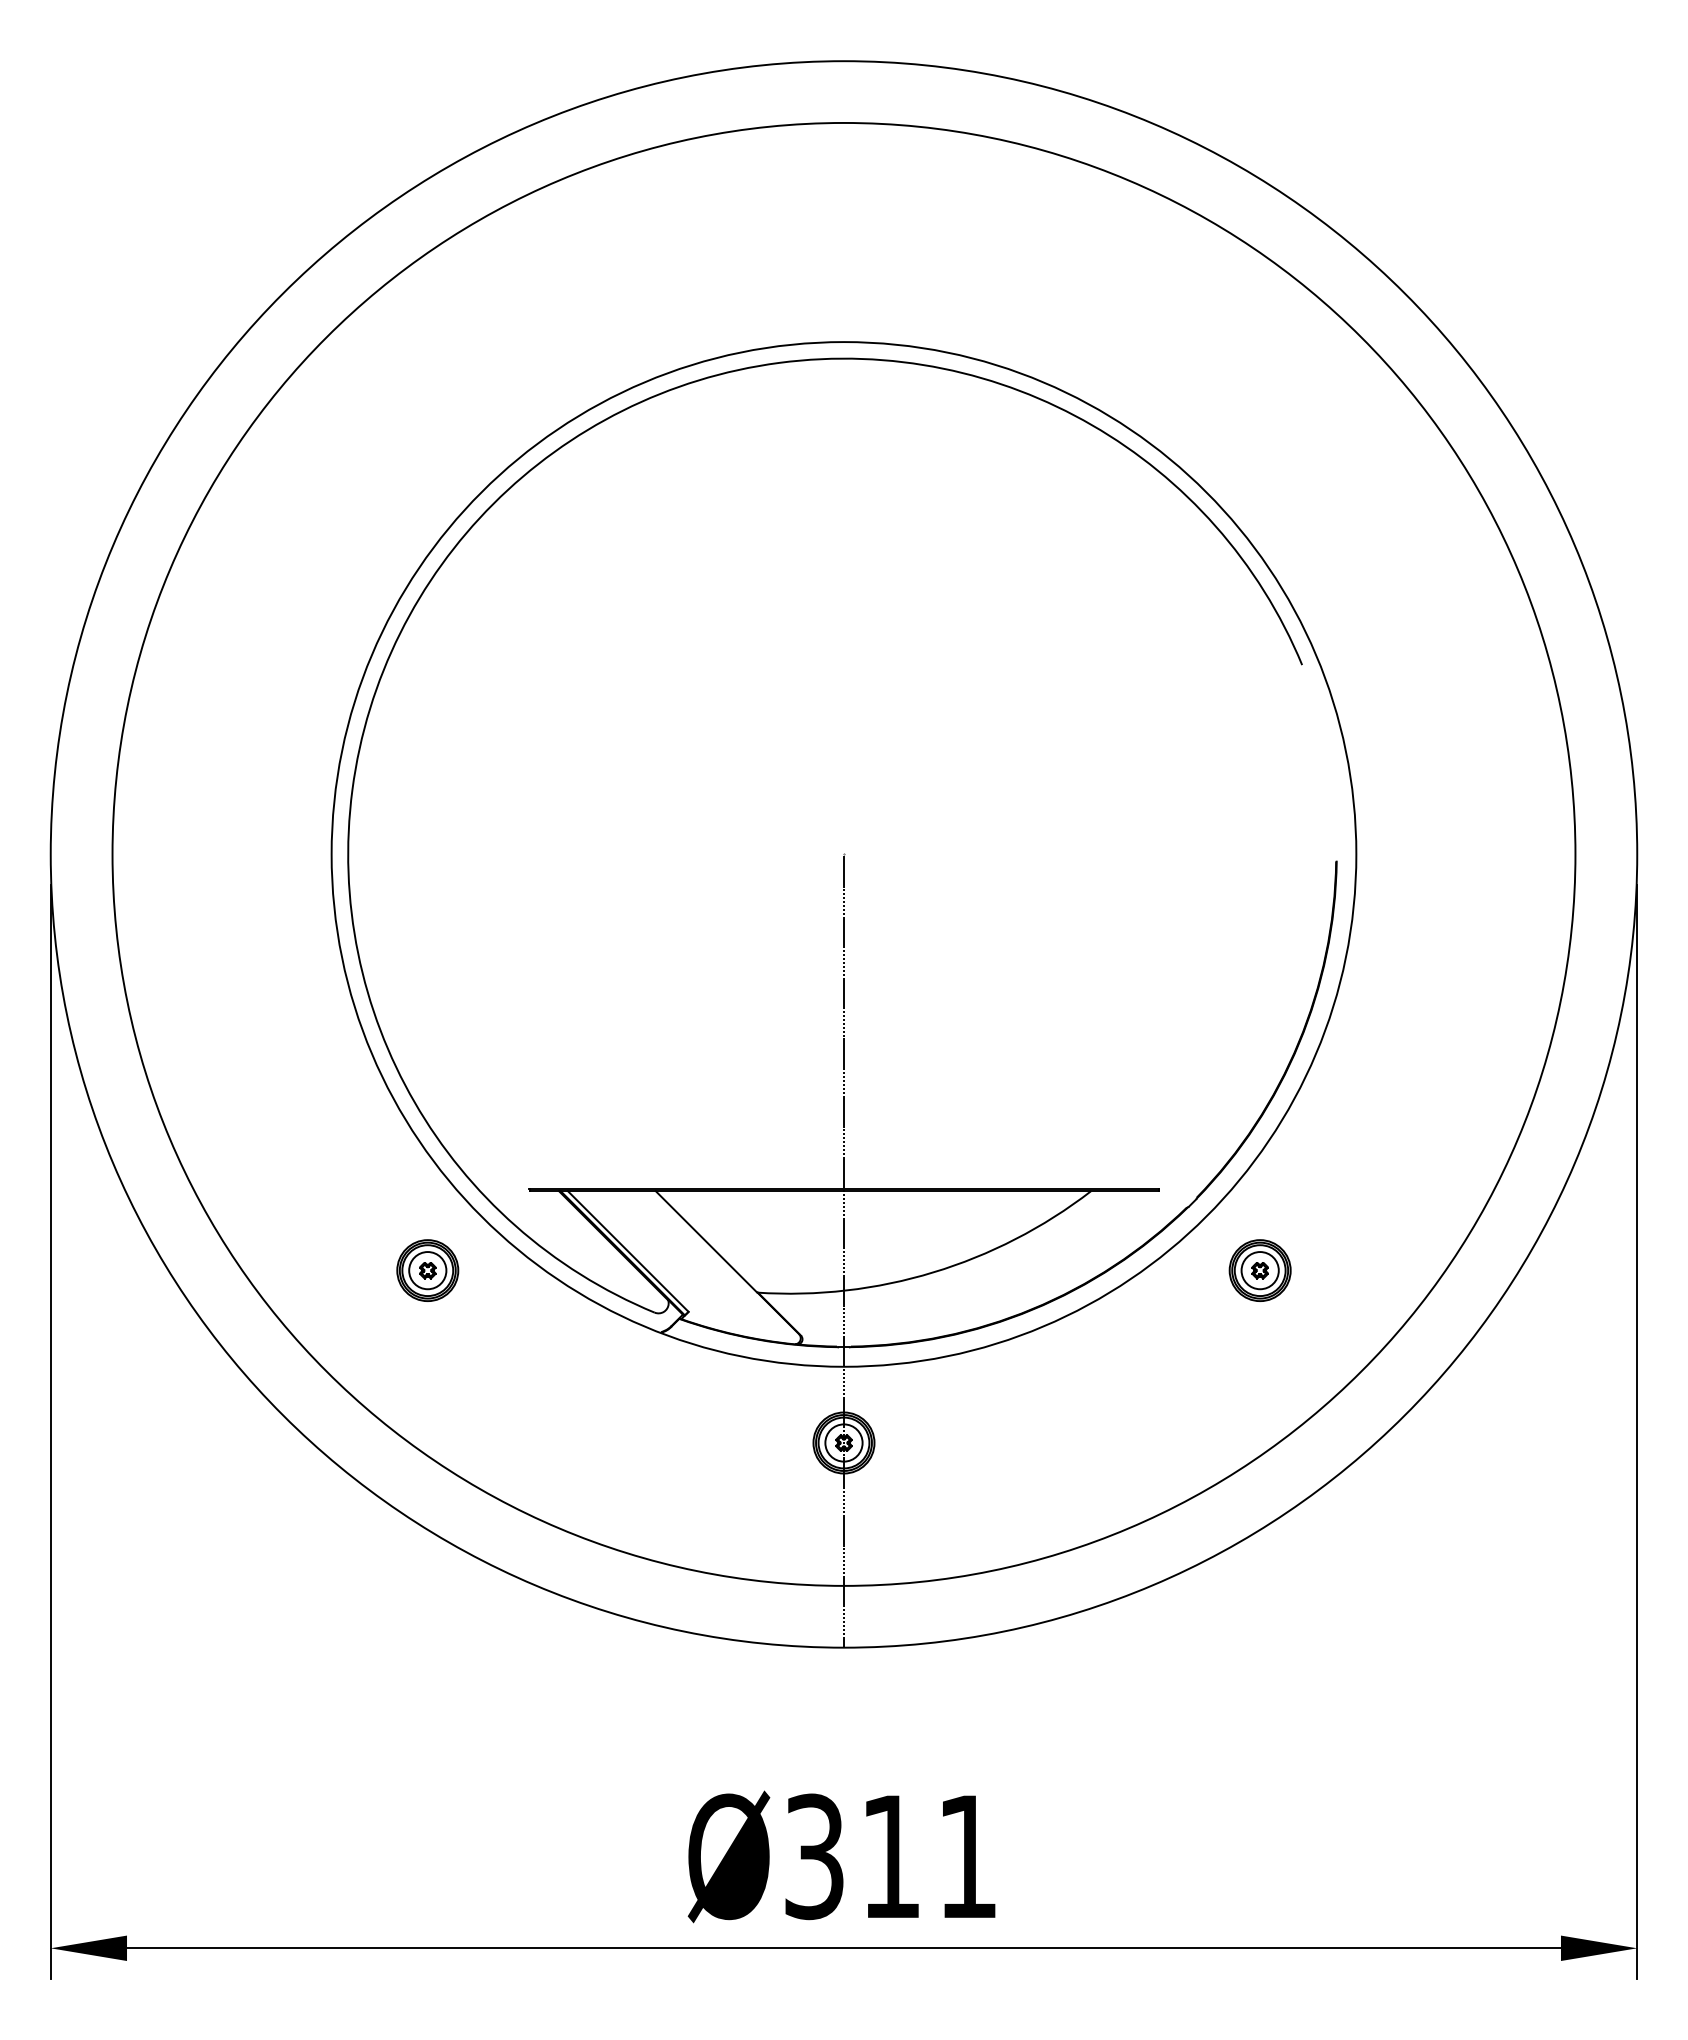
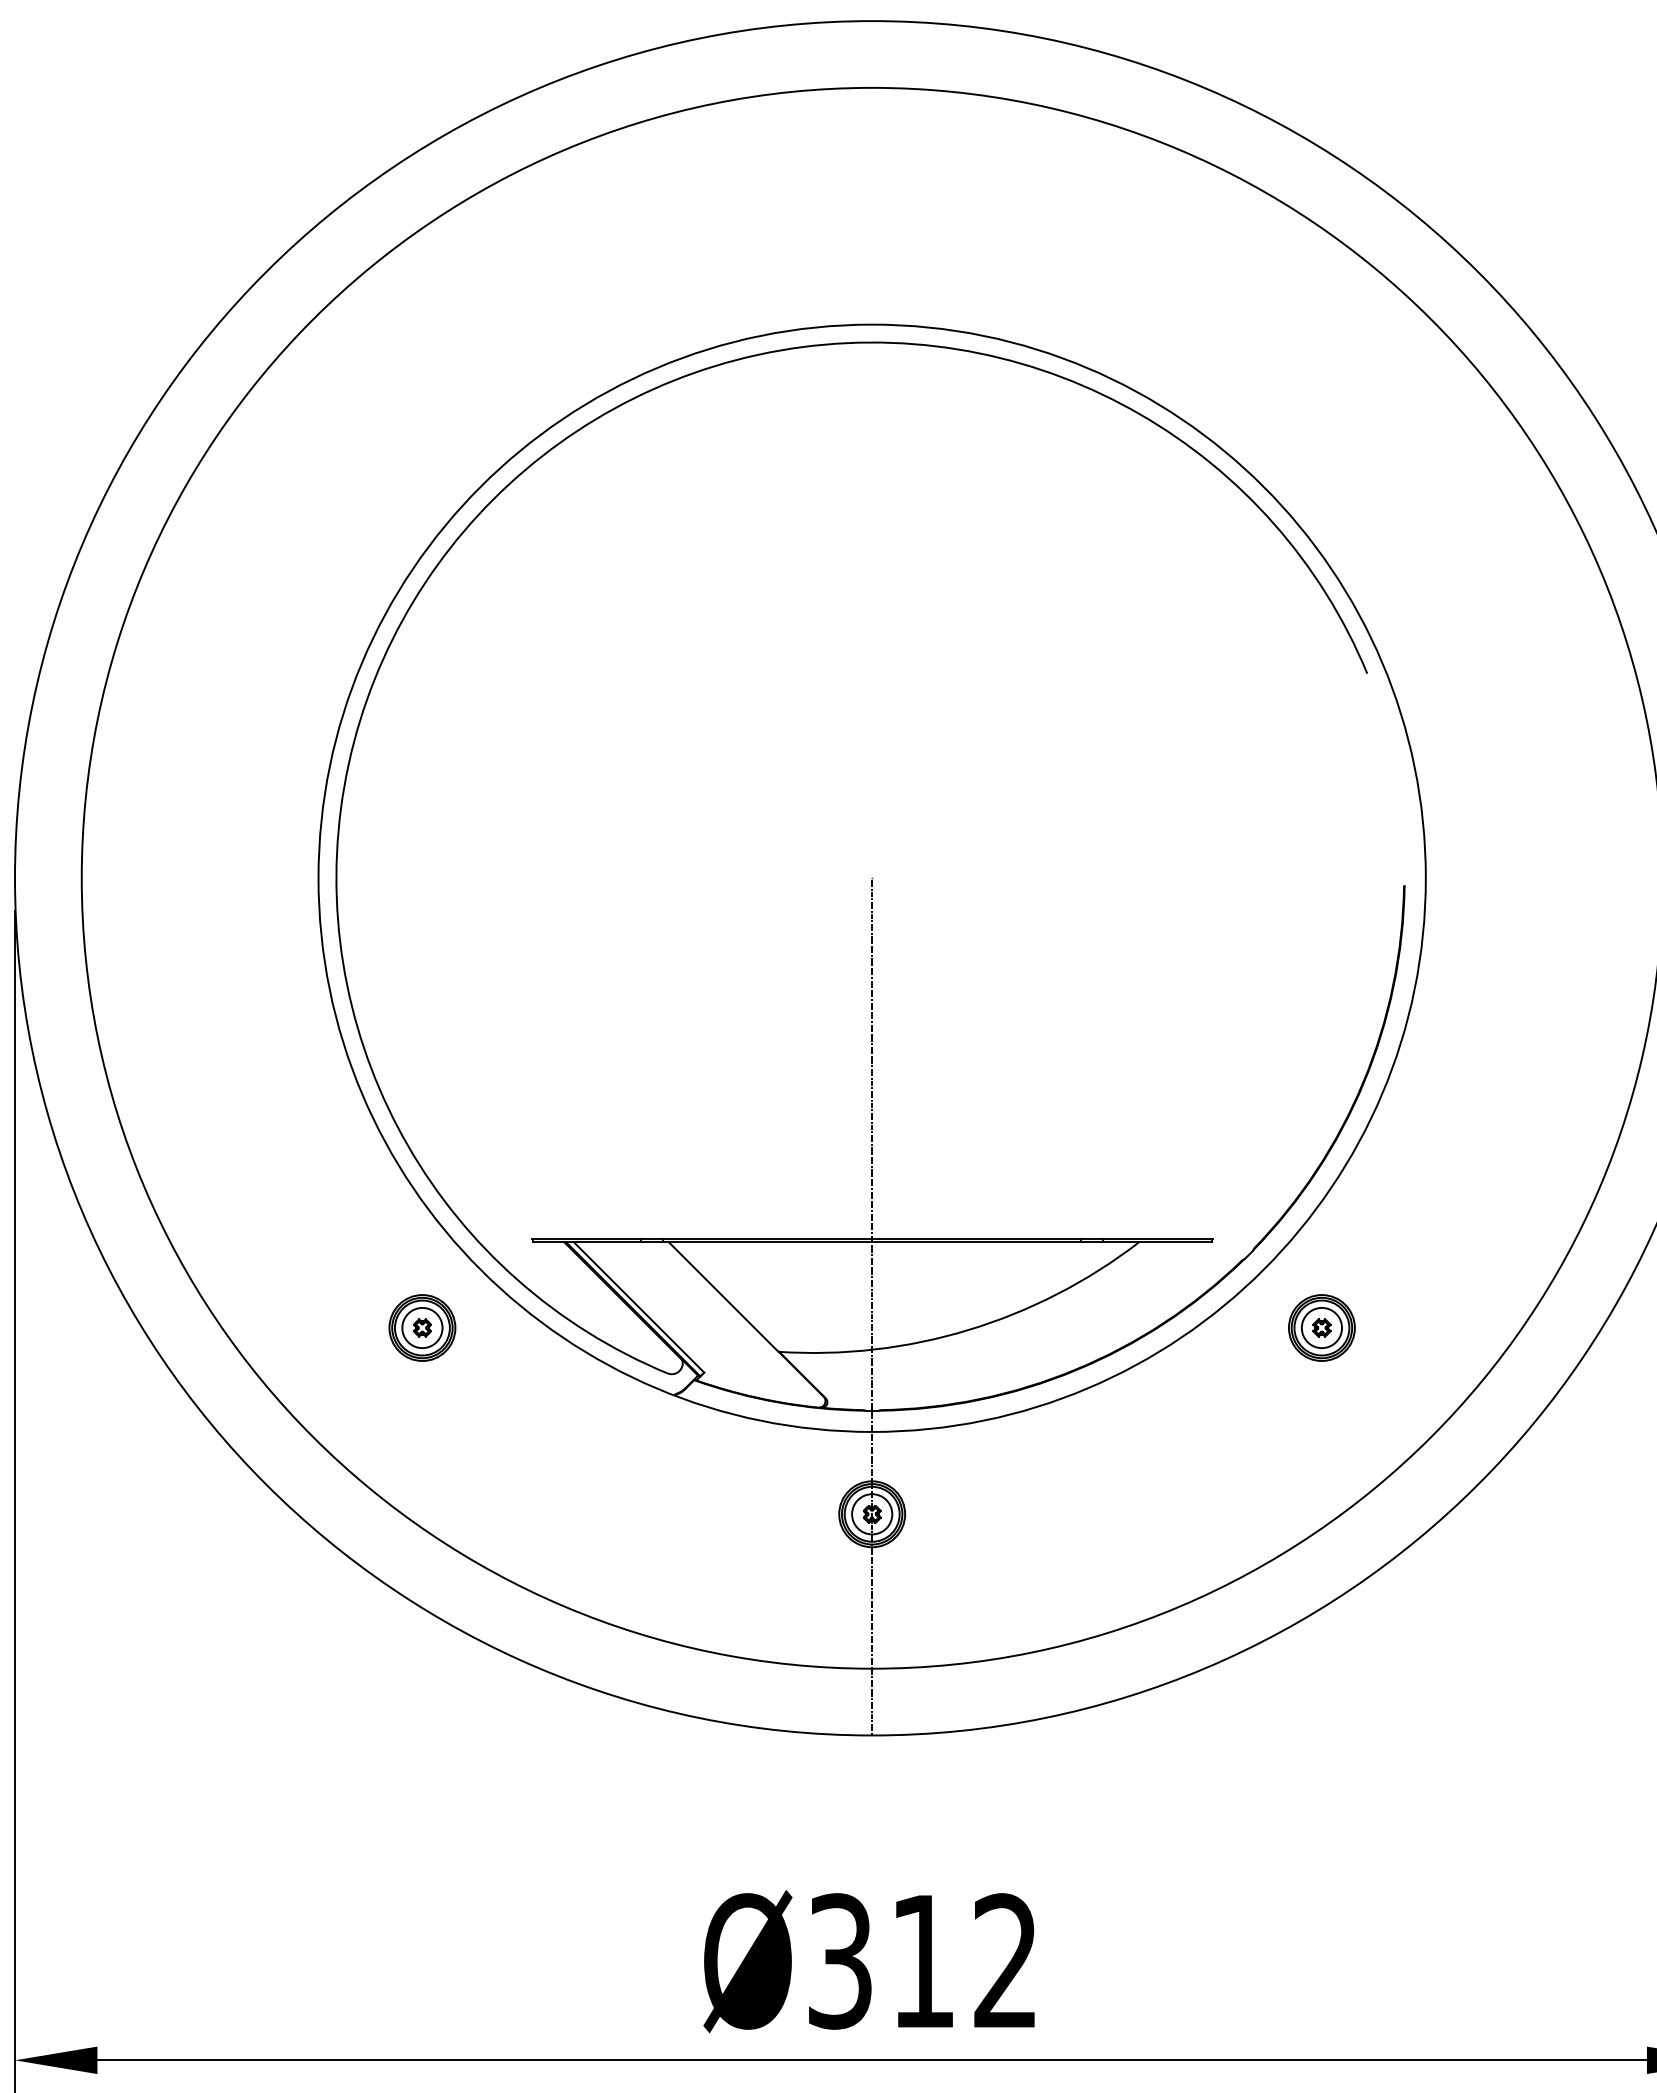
text: (966, 1855) -> (1004, 1960), Ø311 -> Ø312

